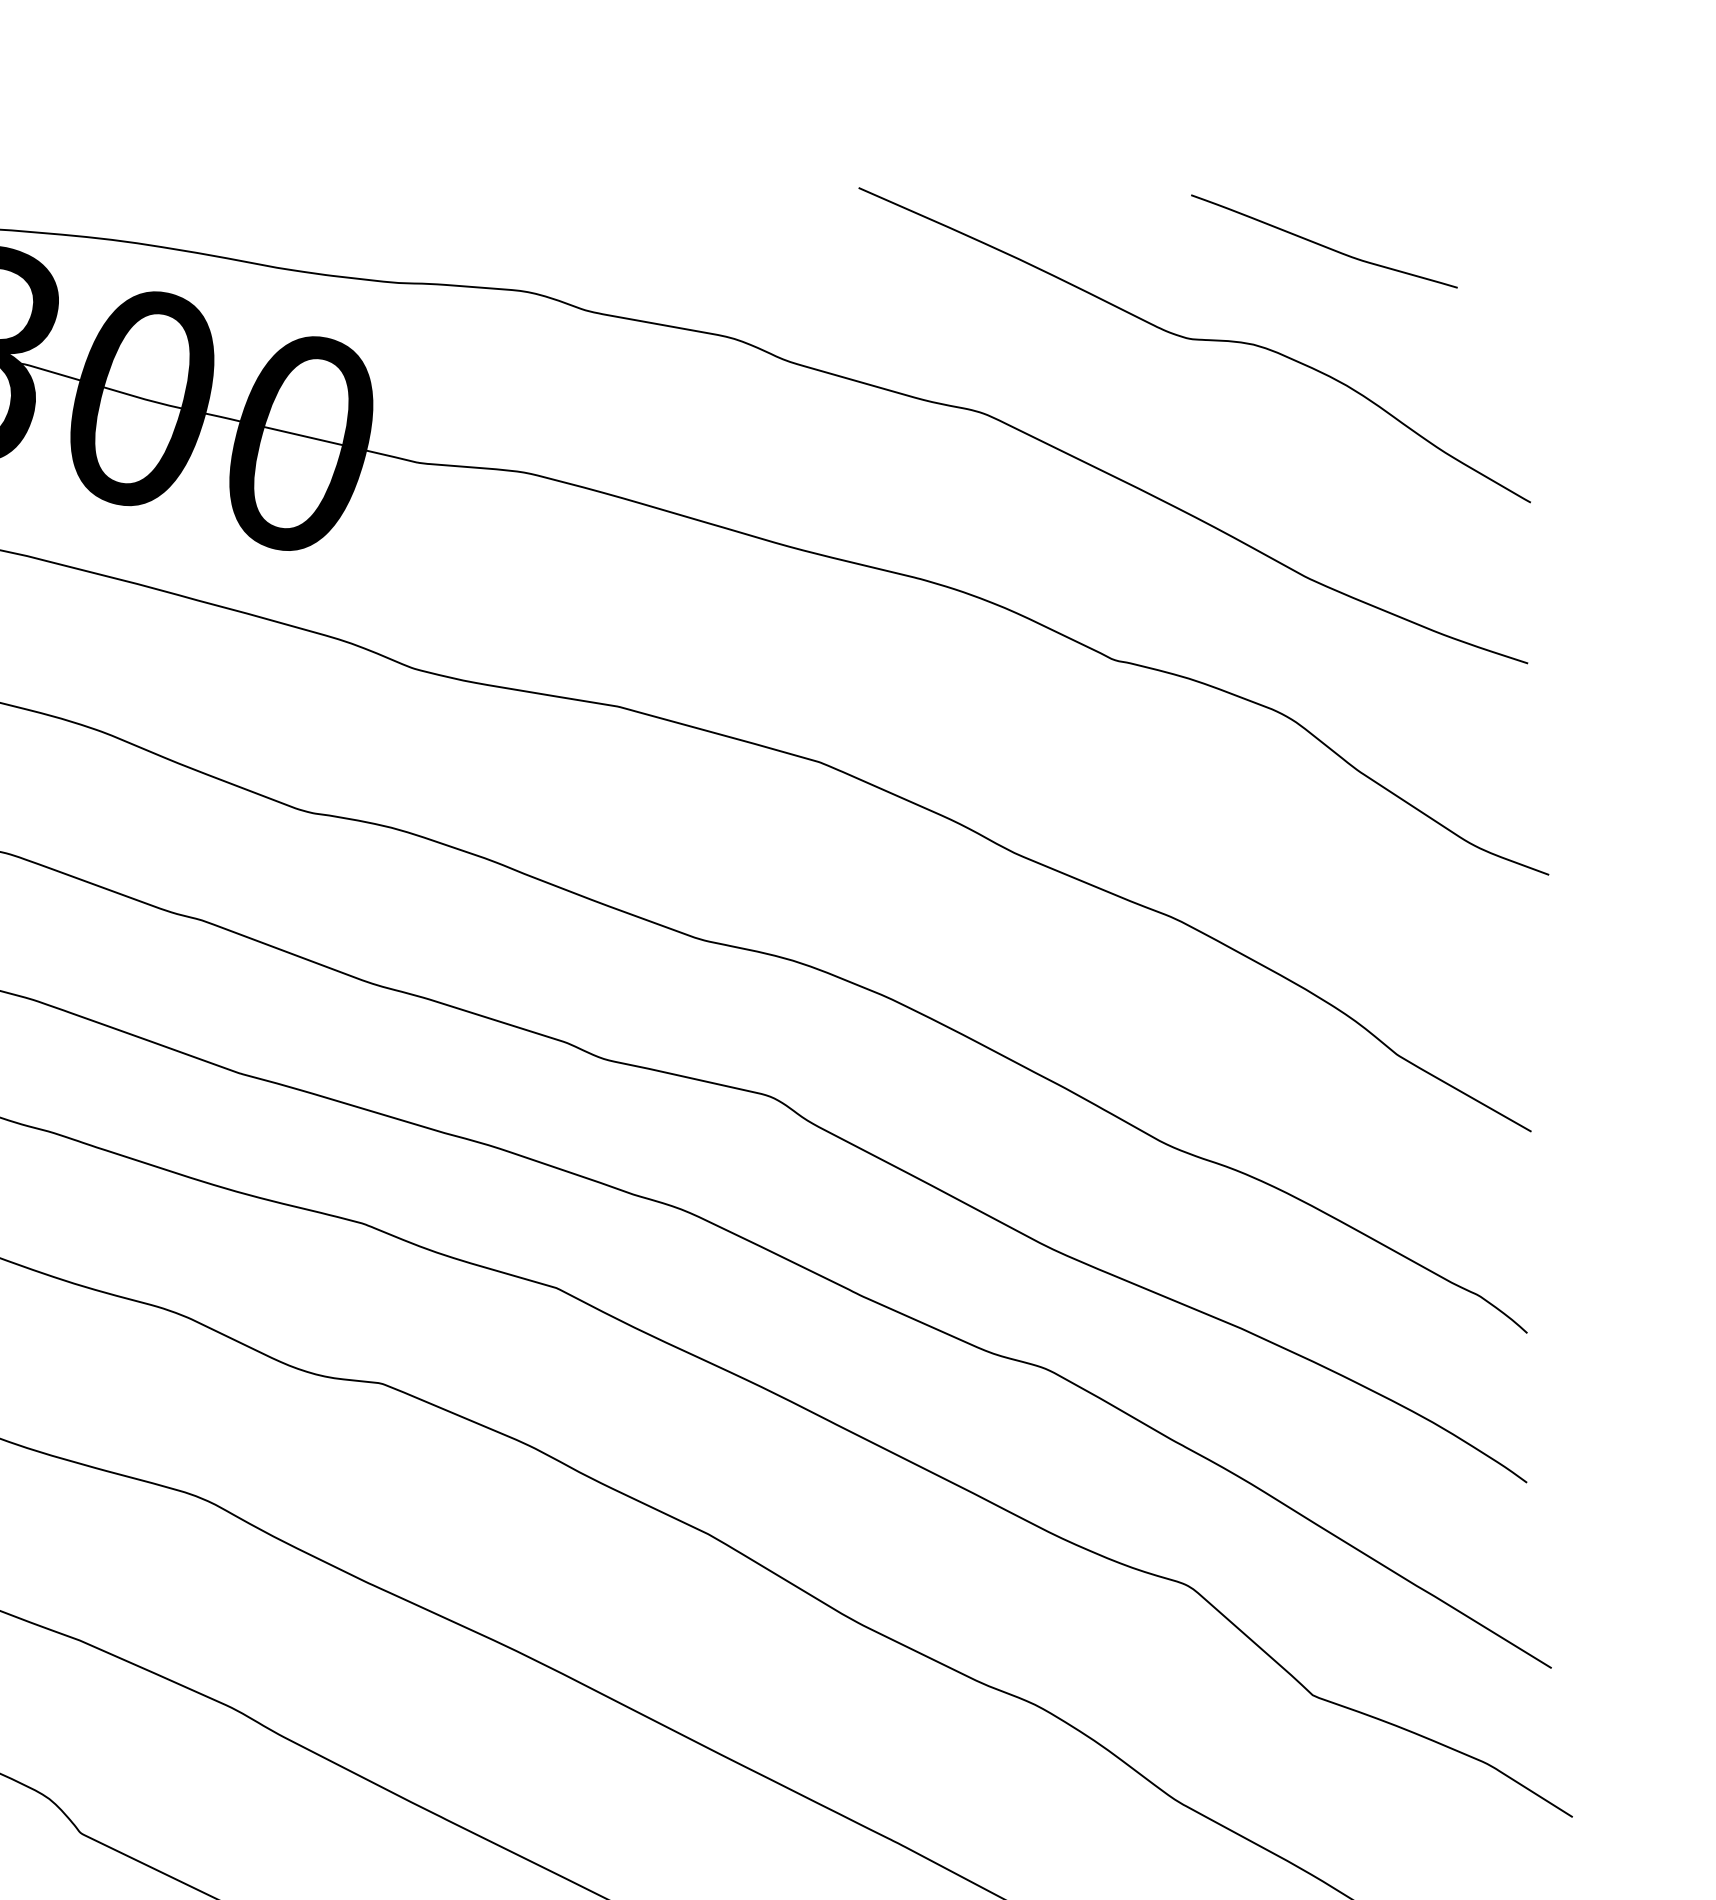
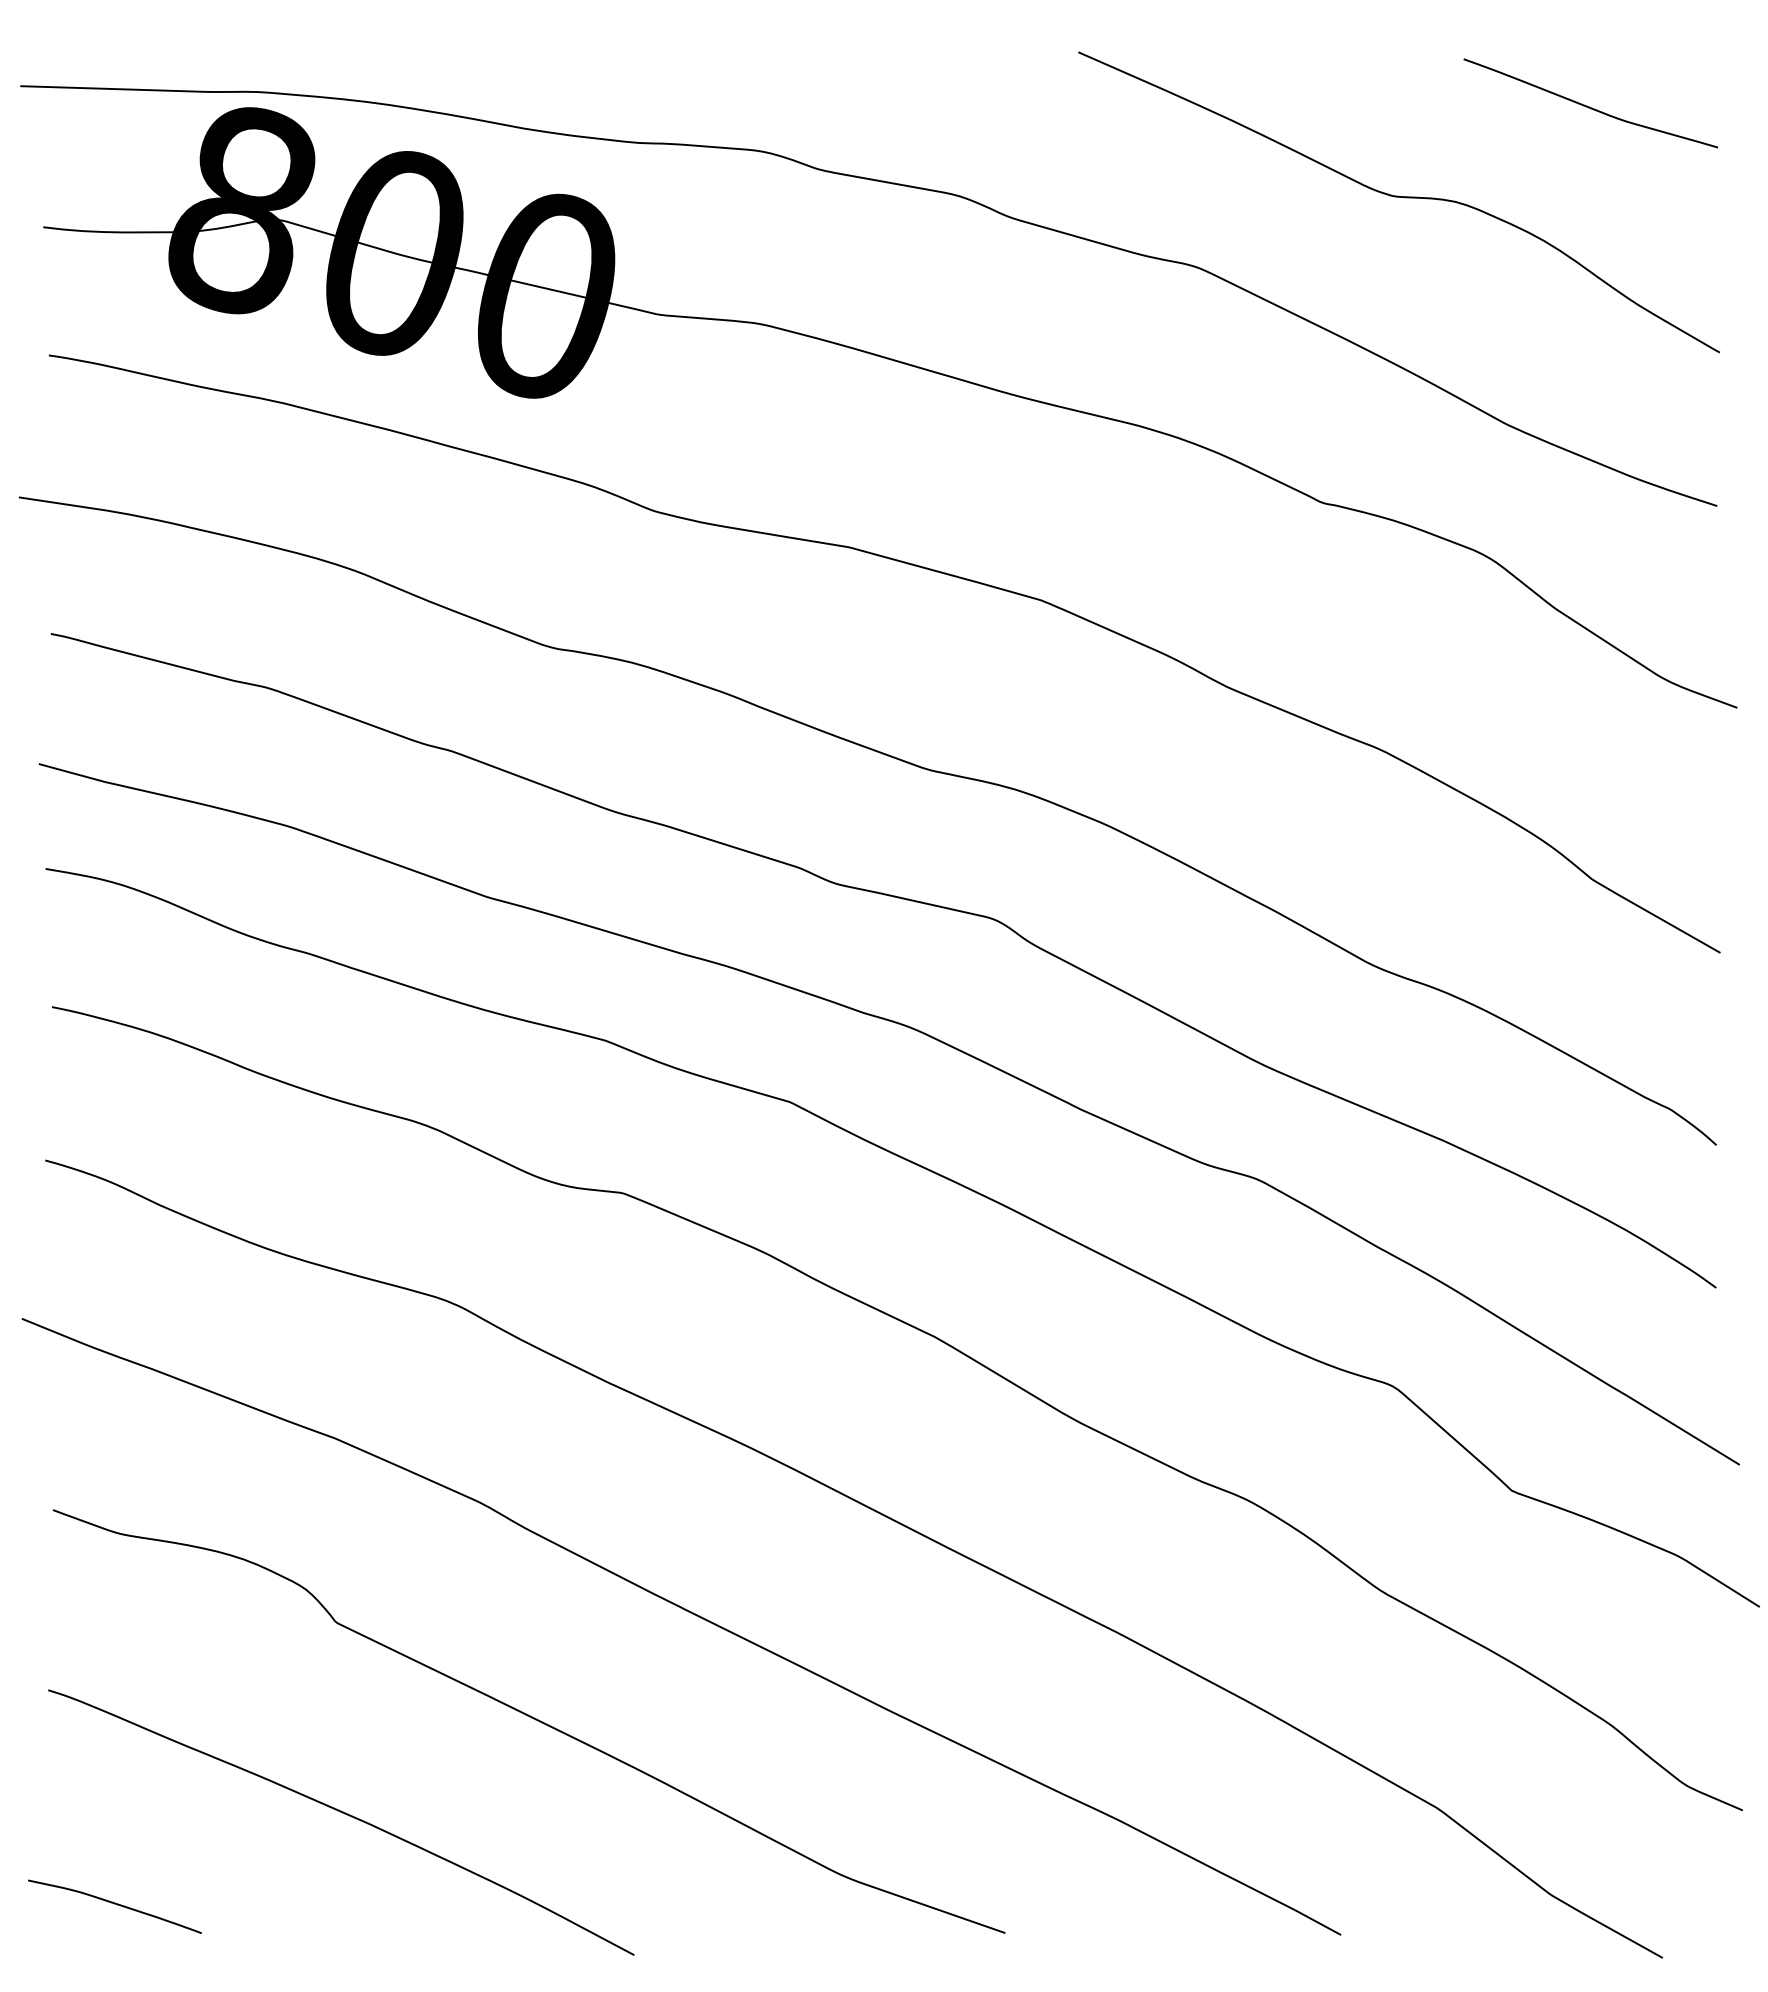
curve: (1322, 244) -> (1589, 106), moved

